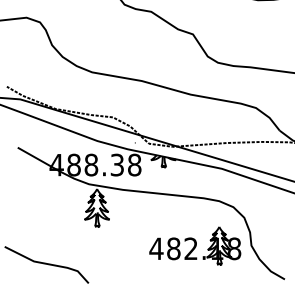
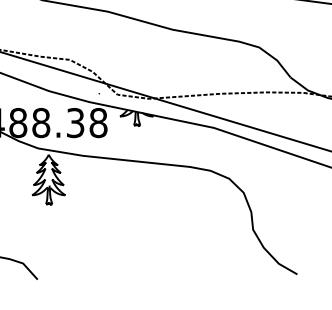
part: (195, 245) -> (179, 229), removed

